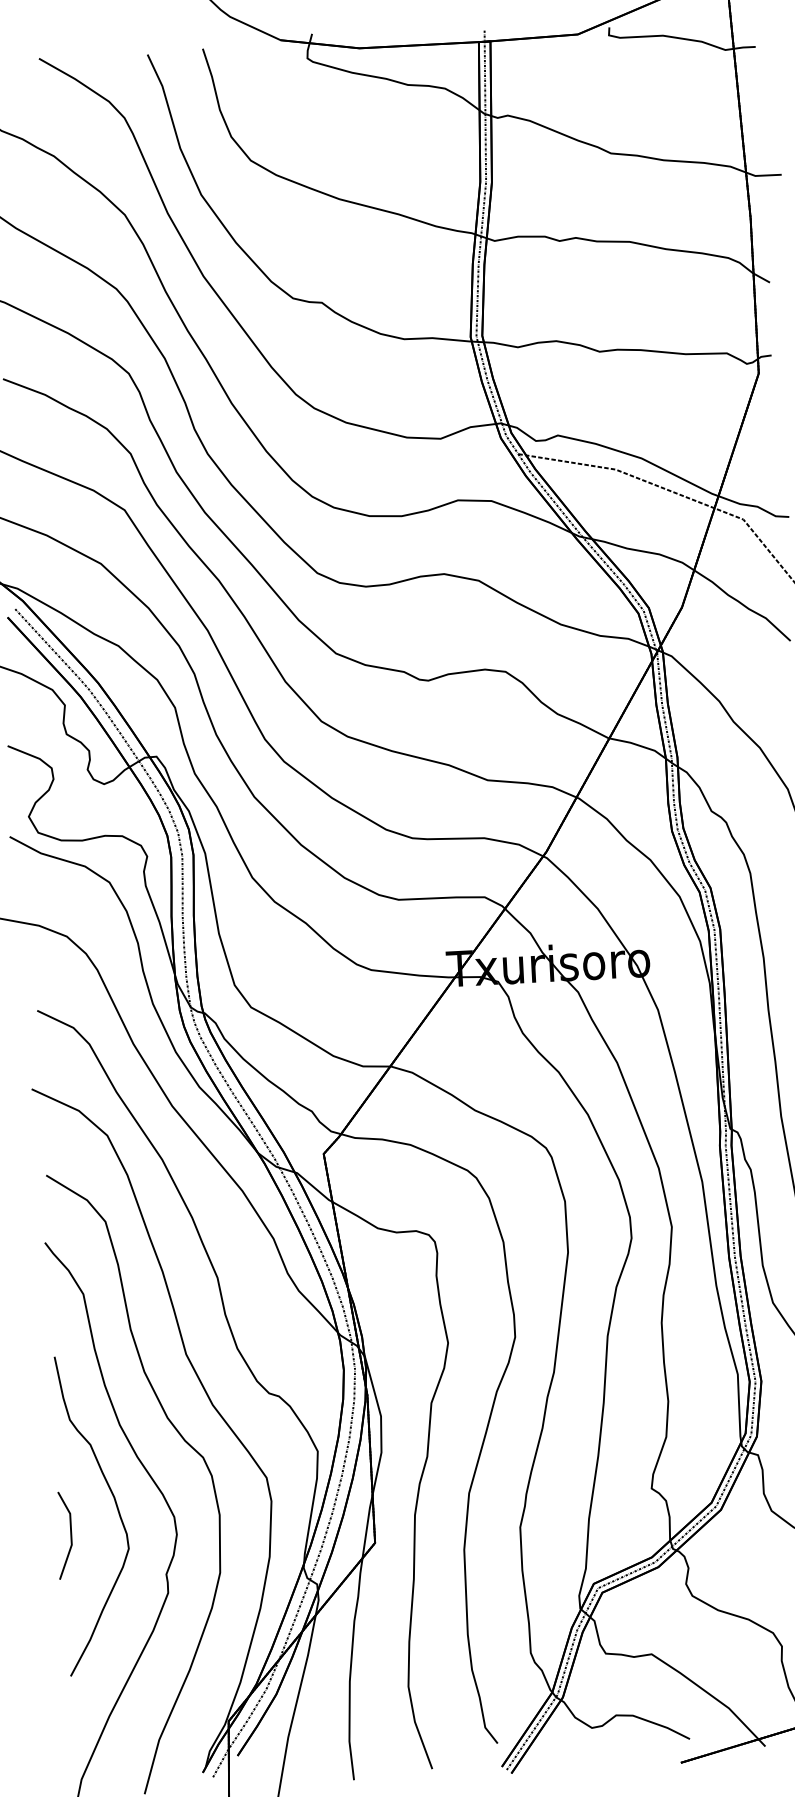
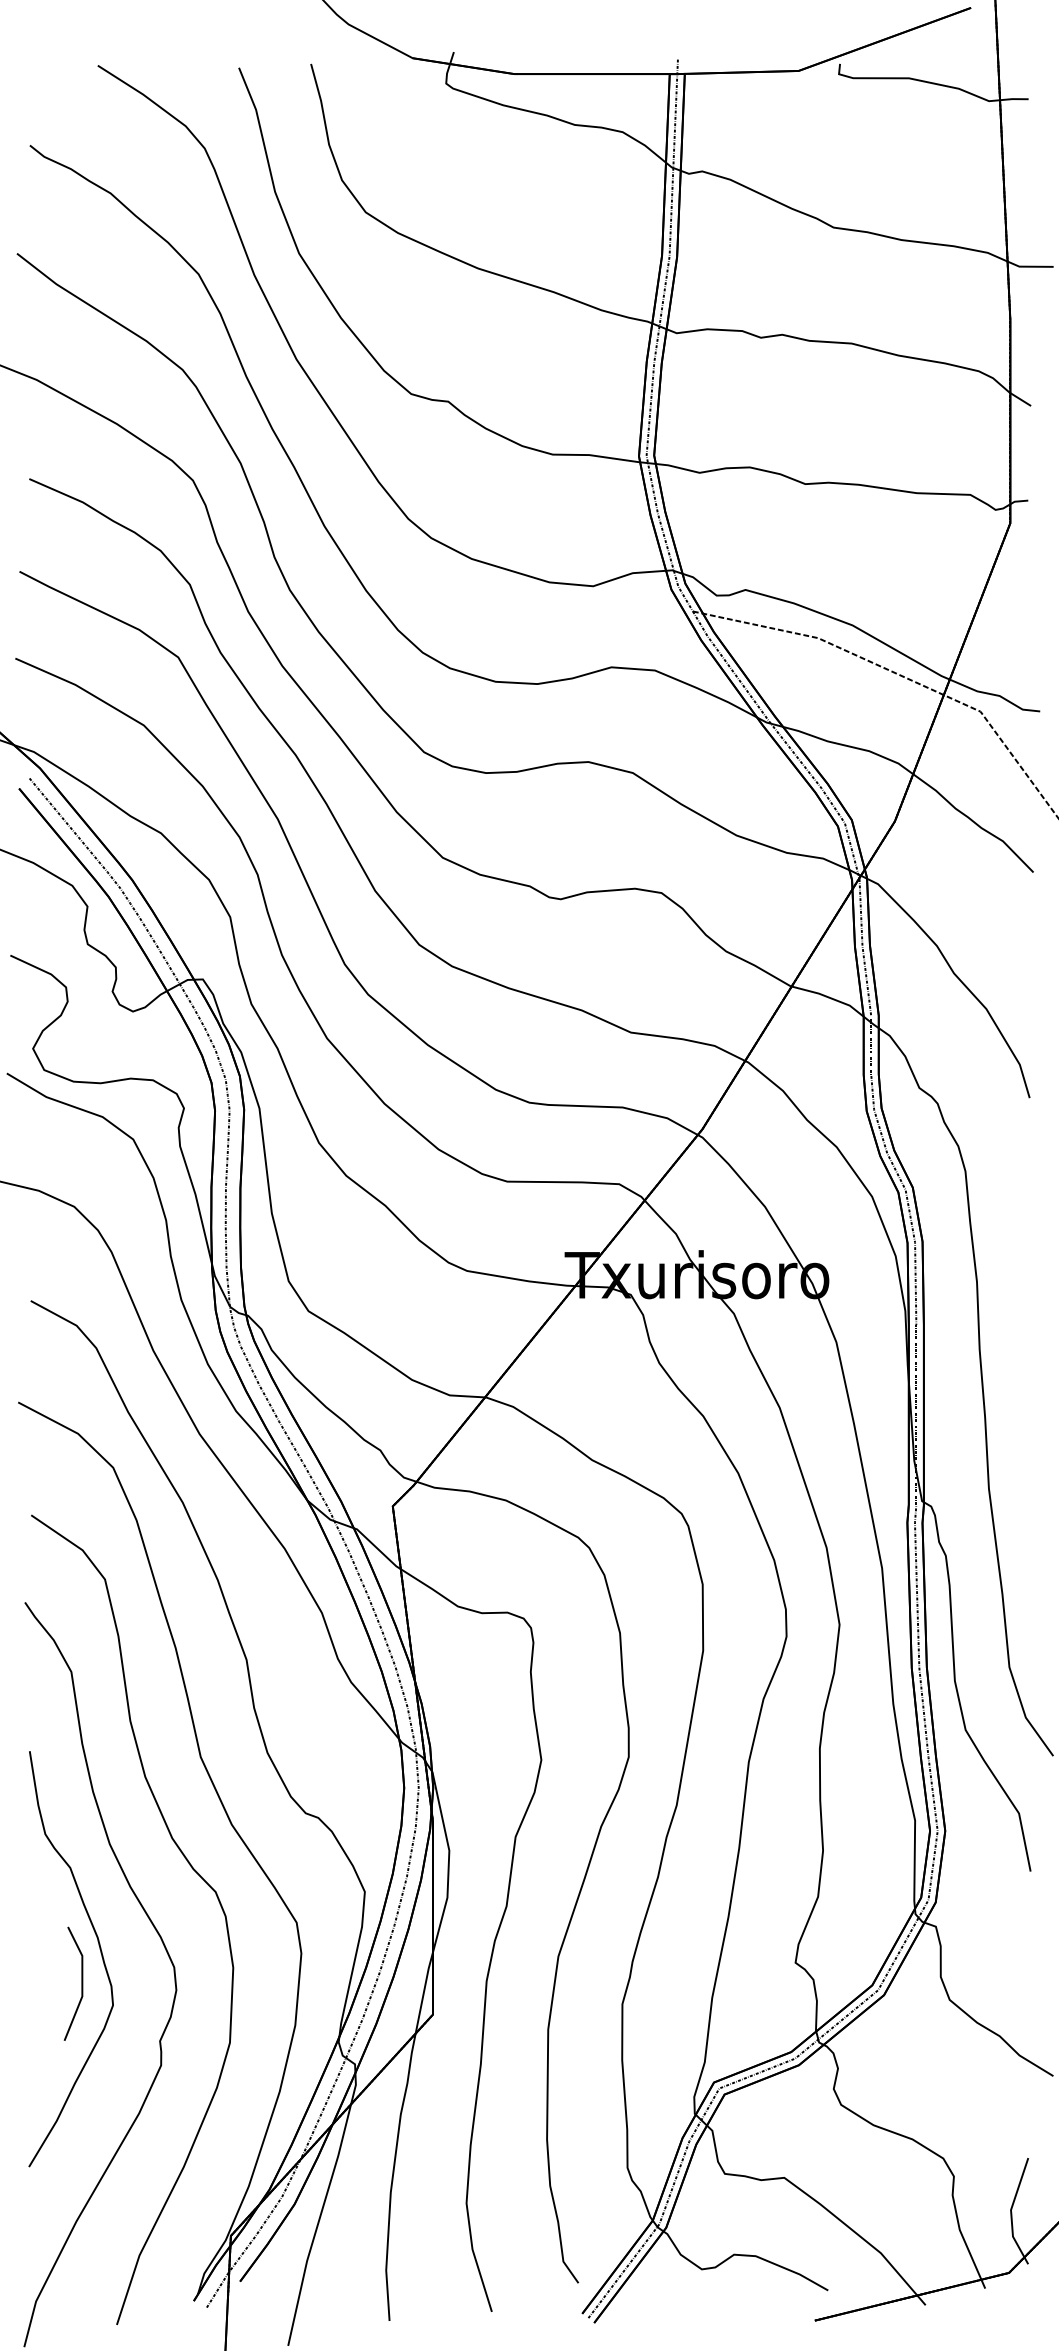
line: (70, 1534) -> (81, 1983), moved

